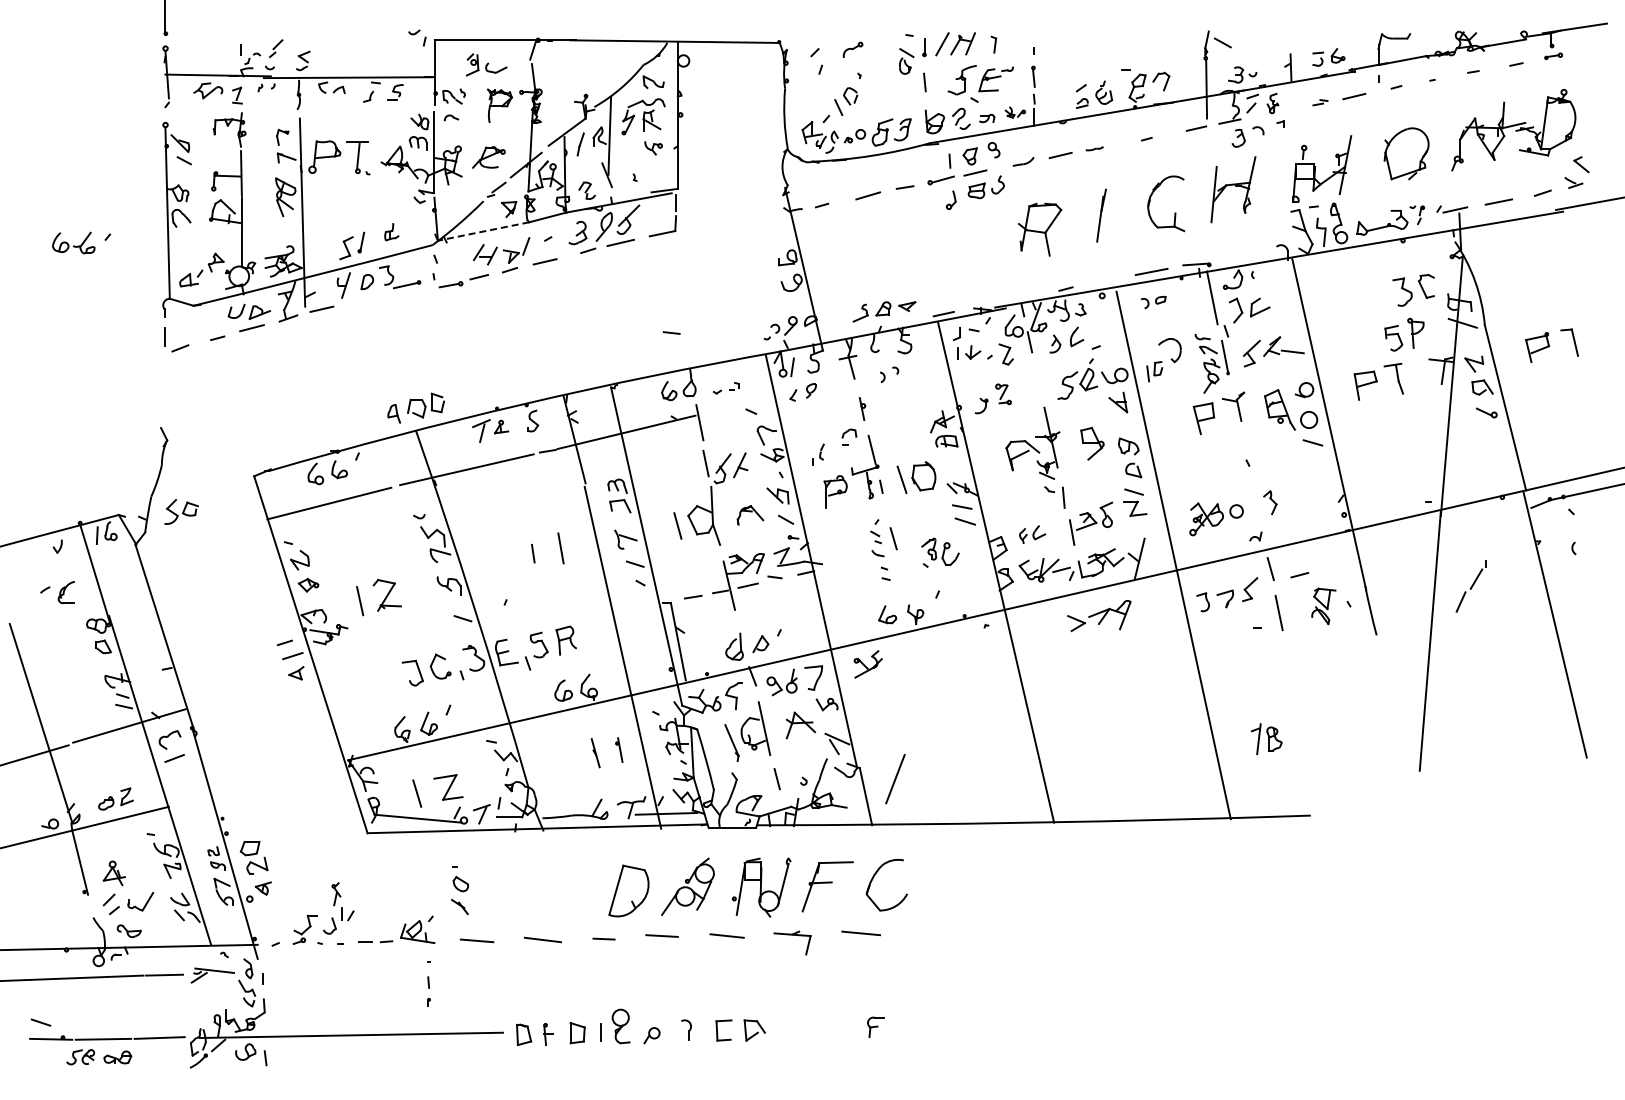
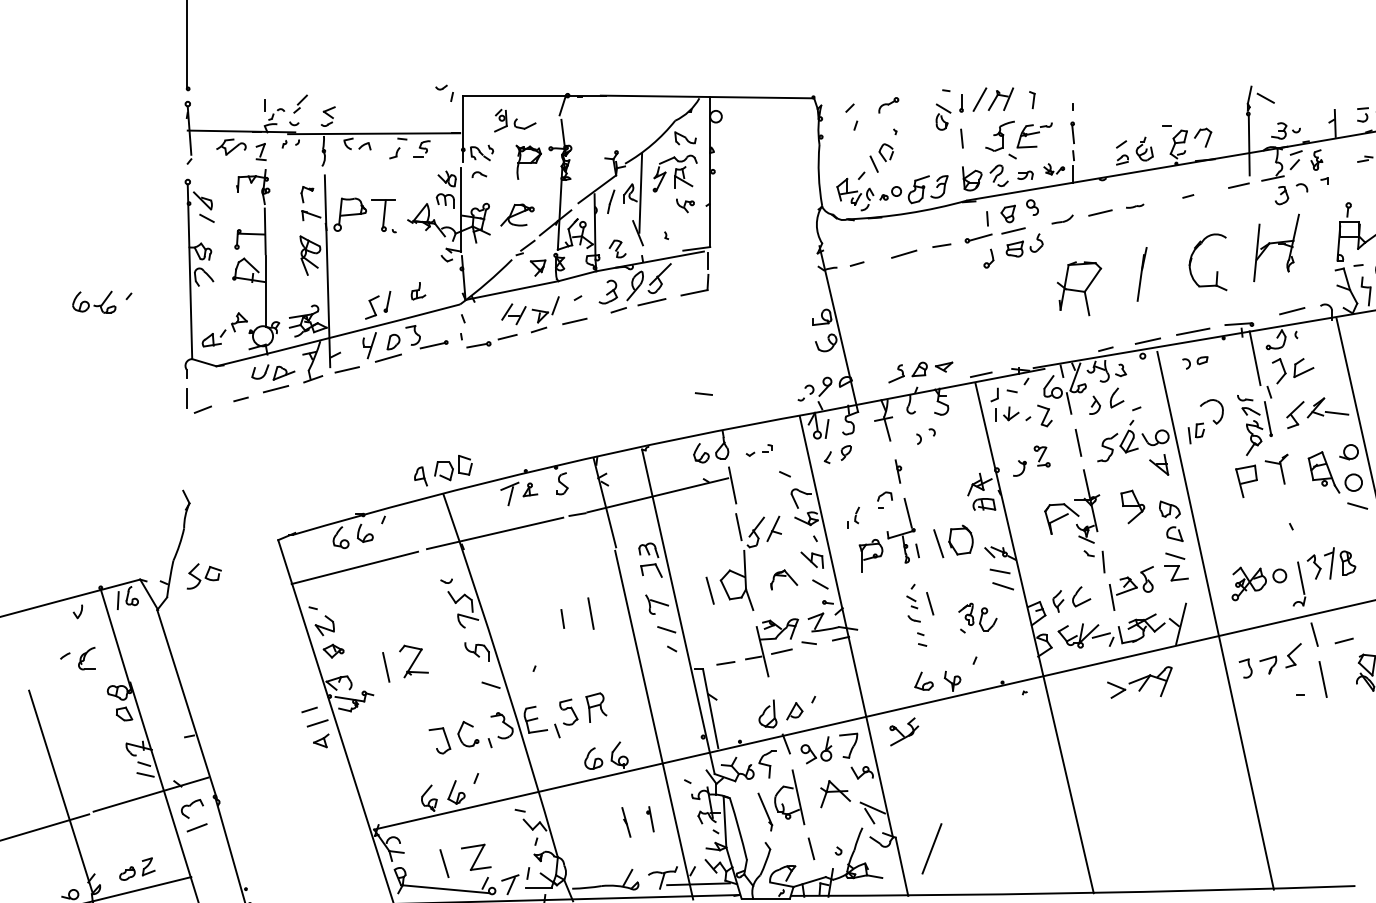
line: (483, 231) -> (512, 290), dashed -> solid
line: (1248, 251) -> (1291, 310), added
line: (1107, 280) -> (1148, 340), added
line: (362, 297) -> (388, 357), added
line: (1038, 380) -> (1077, 442), added
line: (1257, 513) -> (1301, 578), added
part: (1032, 534) -> (1071, 599), size x1.43
part: (1266, 738) -> (1339, 562), moved

